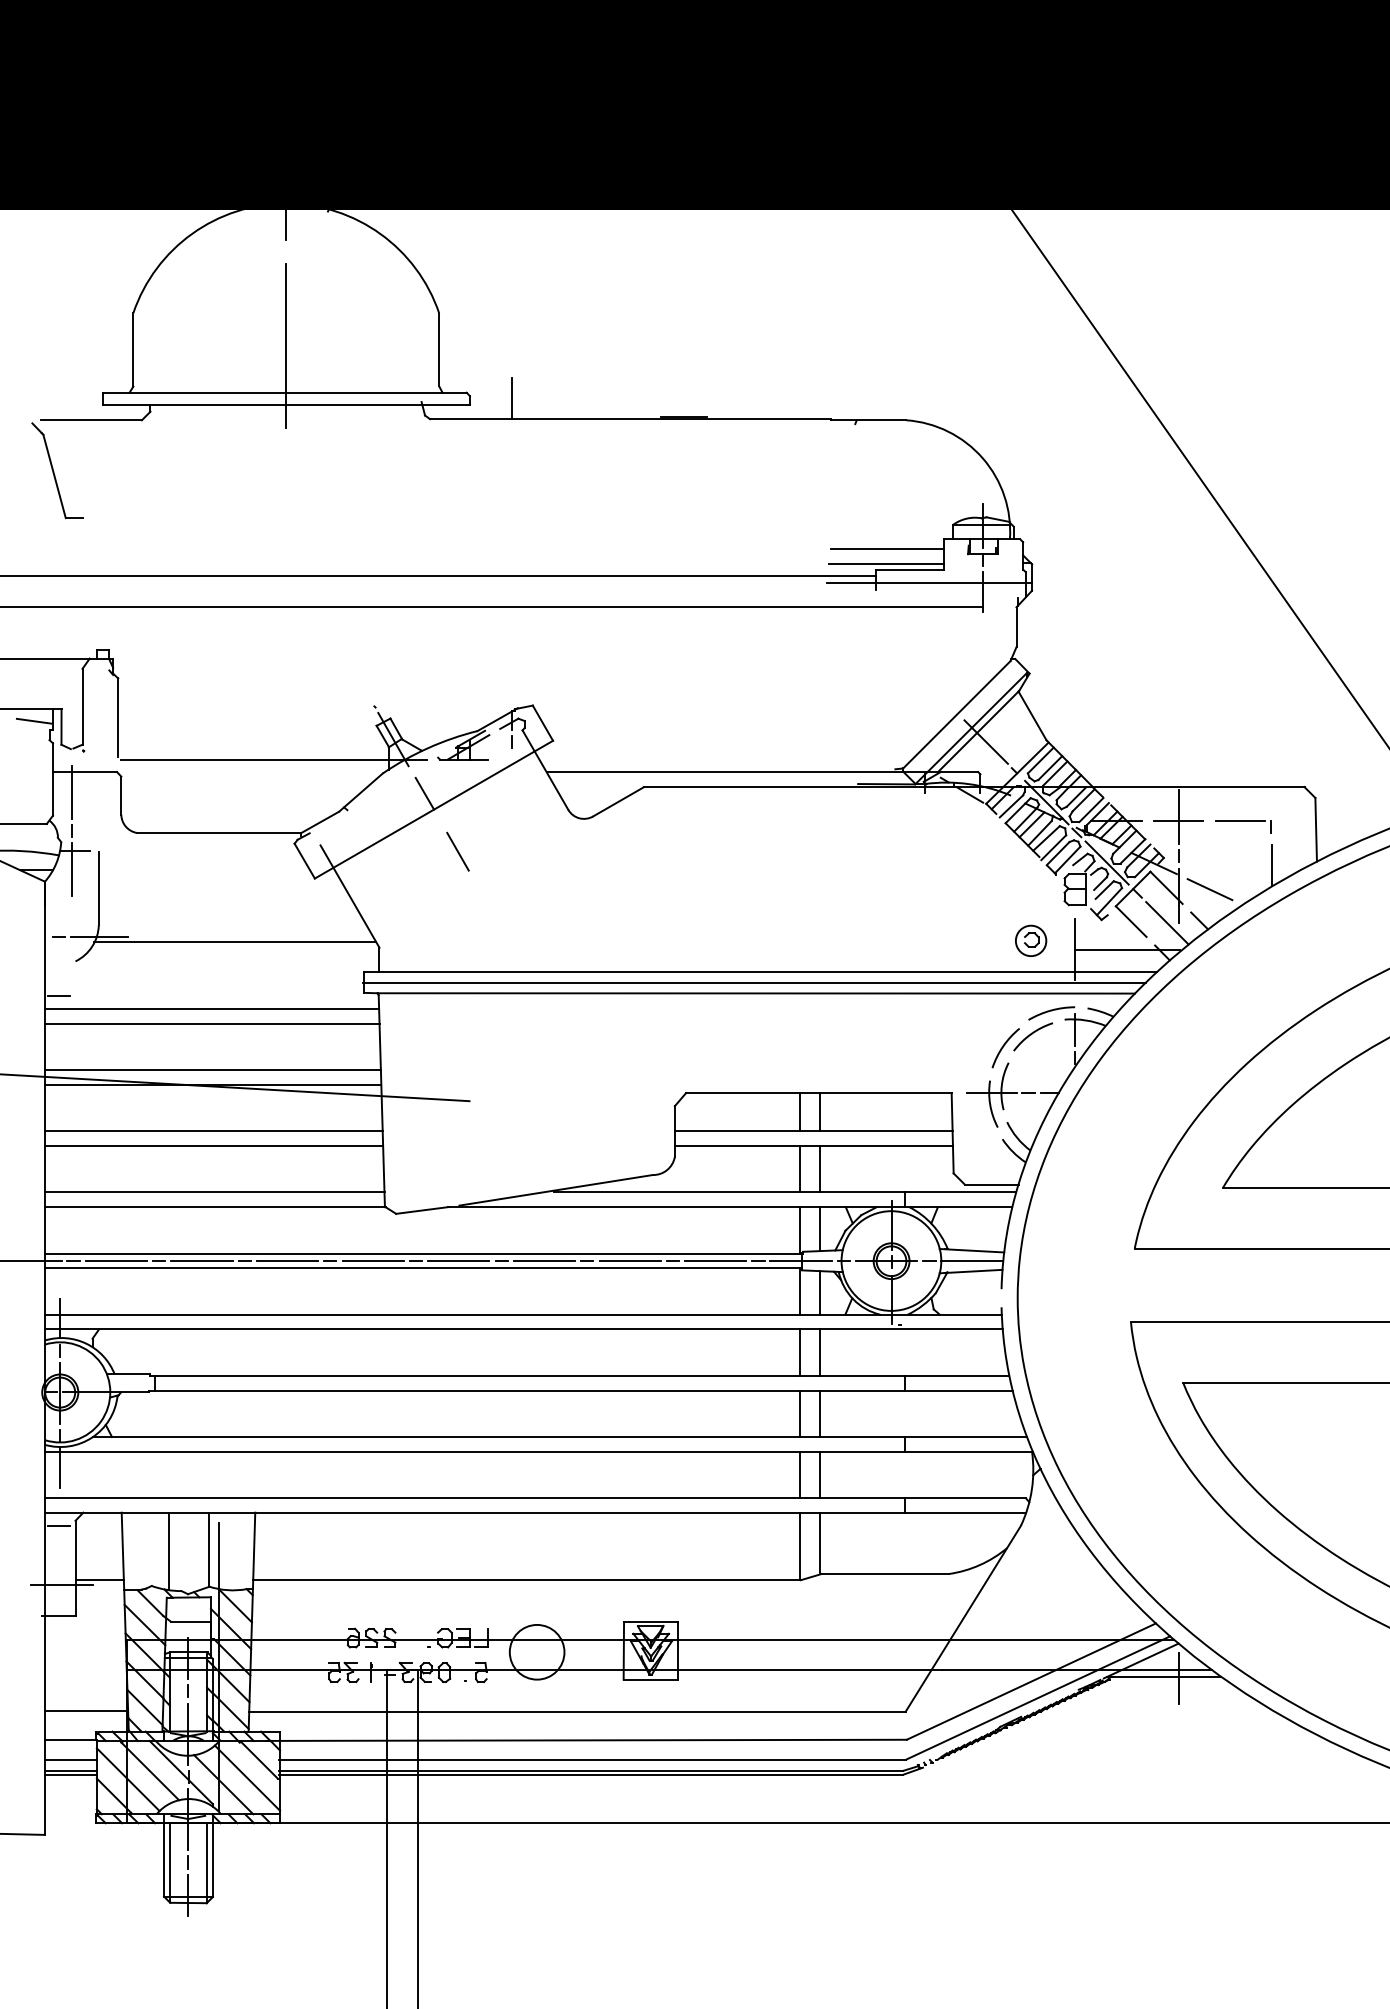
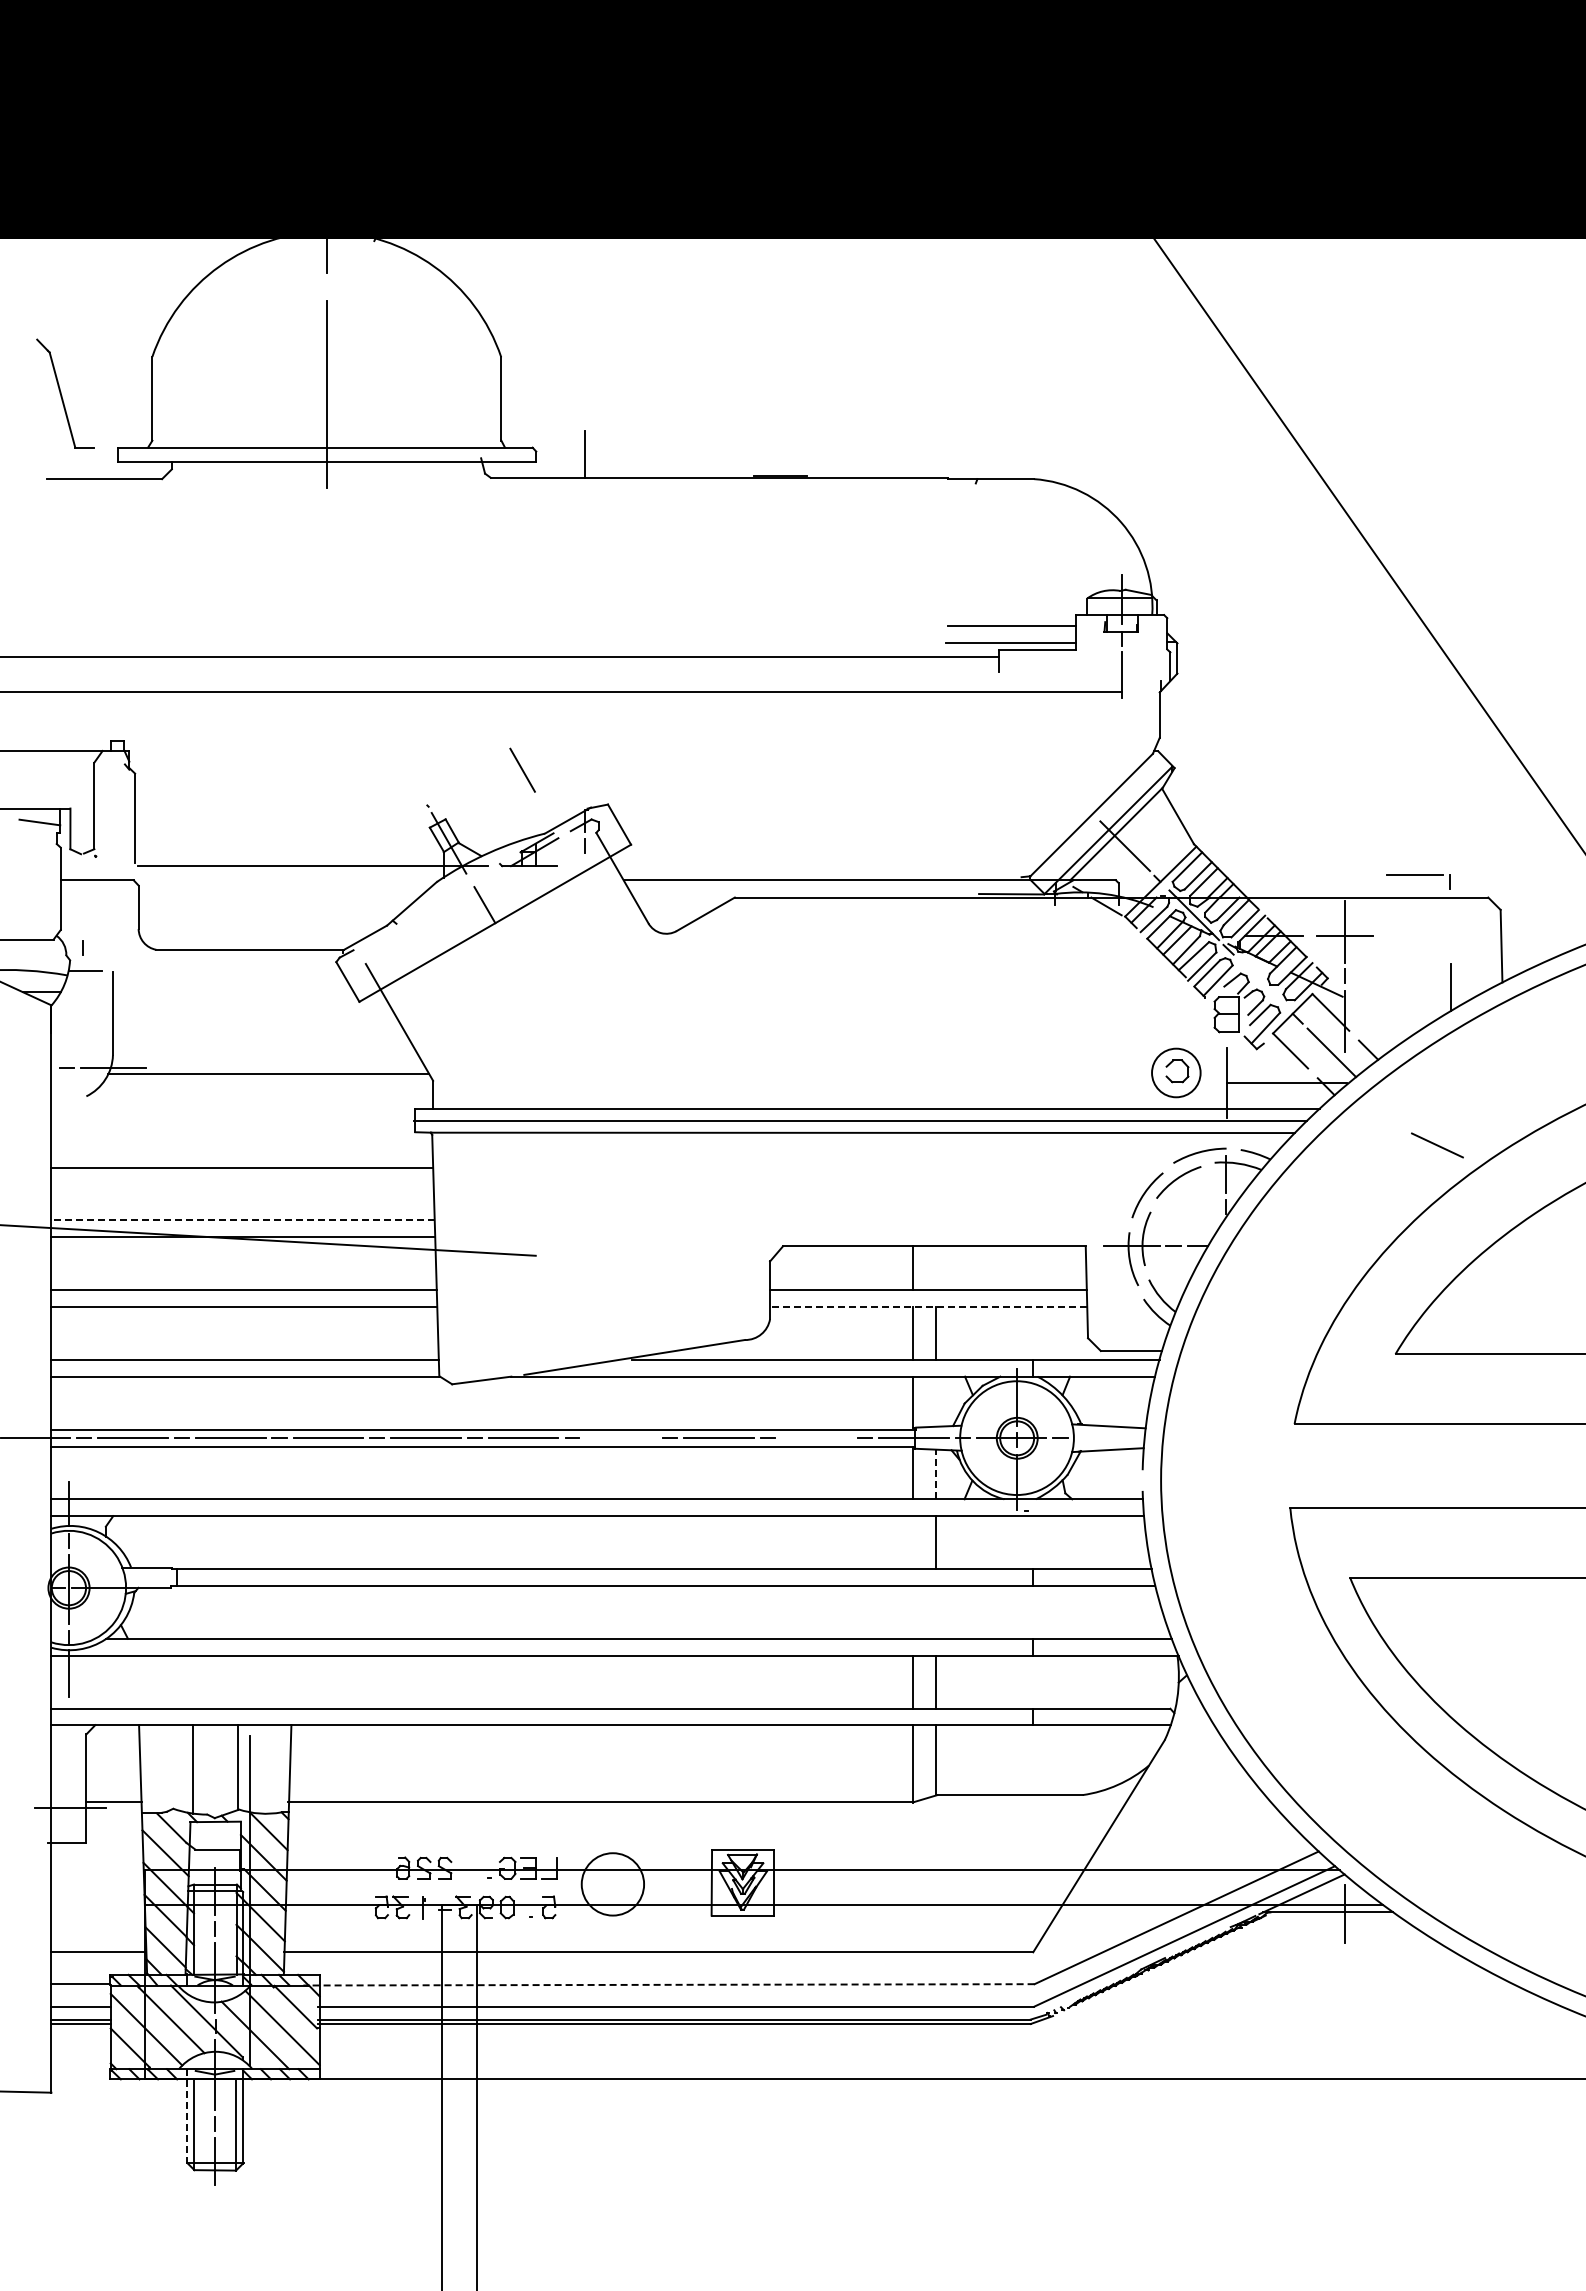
part: (57, 470) -> (65, 393), moved
line: (929, 582) -> (1060, 664), removed
line: (72, 792) -> (82, 903), removed
part: (1243, 826) -> (1418, 881), moved
line: (457, 851) -> (522, 769), moved
line: (1106, 862) -> (1262, 983), removed
line: (72, 869) -> (82, 991), removed
line: (1210, 889) -> (1437, 1145), moved
part: (1031, 940) -> (1176, 1072), size x1.4
line: (58, 995) -> (67, 1135), removed
line: (211, 1008) -> (241, 1150), removed
line: (213, 1070) -> (243, 1220), solid -> dashed
line: (820, 1112) -> (936, 1268), removed
line: (813, 1146) -> (928, 1307), solid -> dashed
line: (820, 1228) -> (936, 1401), removed
line: (544, 1260) -> (621, 1437), removed
line: (715, 1260) -> (816, 1437), removed
line: (971, 1260) -> (1108, 1437), removed
line: (820, 1292) -> (936, 1474), solid -> dashed
line: (799, 1352) -> (912, 1542), removed
line: (799, 1413) -> (912, 1612), removed
line: (820, 1413) -> (936, 1612), removed
line: (58, 1526) -> (67, 1740), removed
line: (585, 1740) -> (668, 1984), solid -> dashed
line: (164, 1855) -> (187, 2116), solid -> dashed

